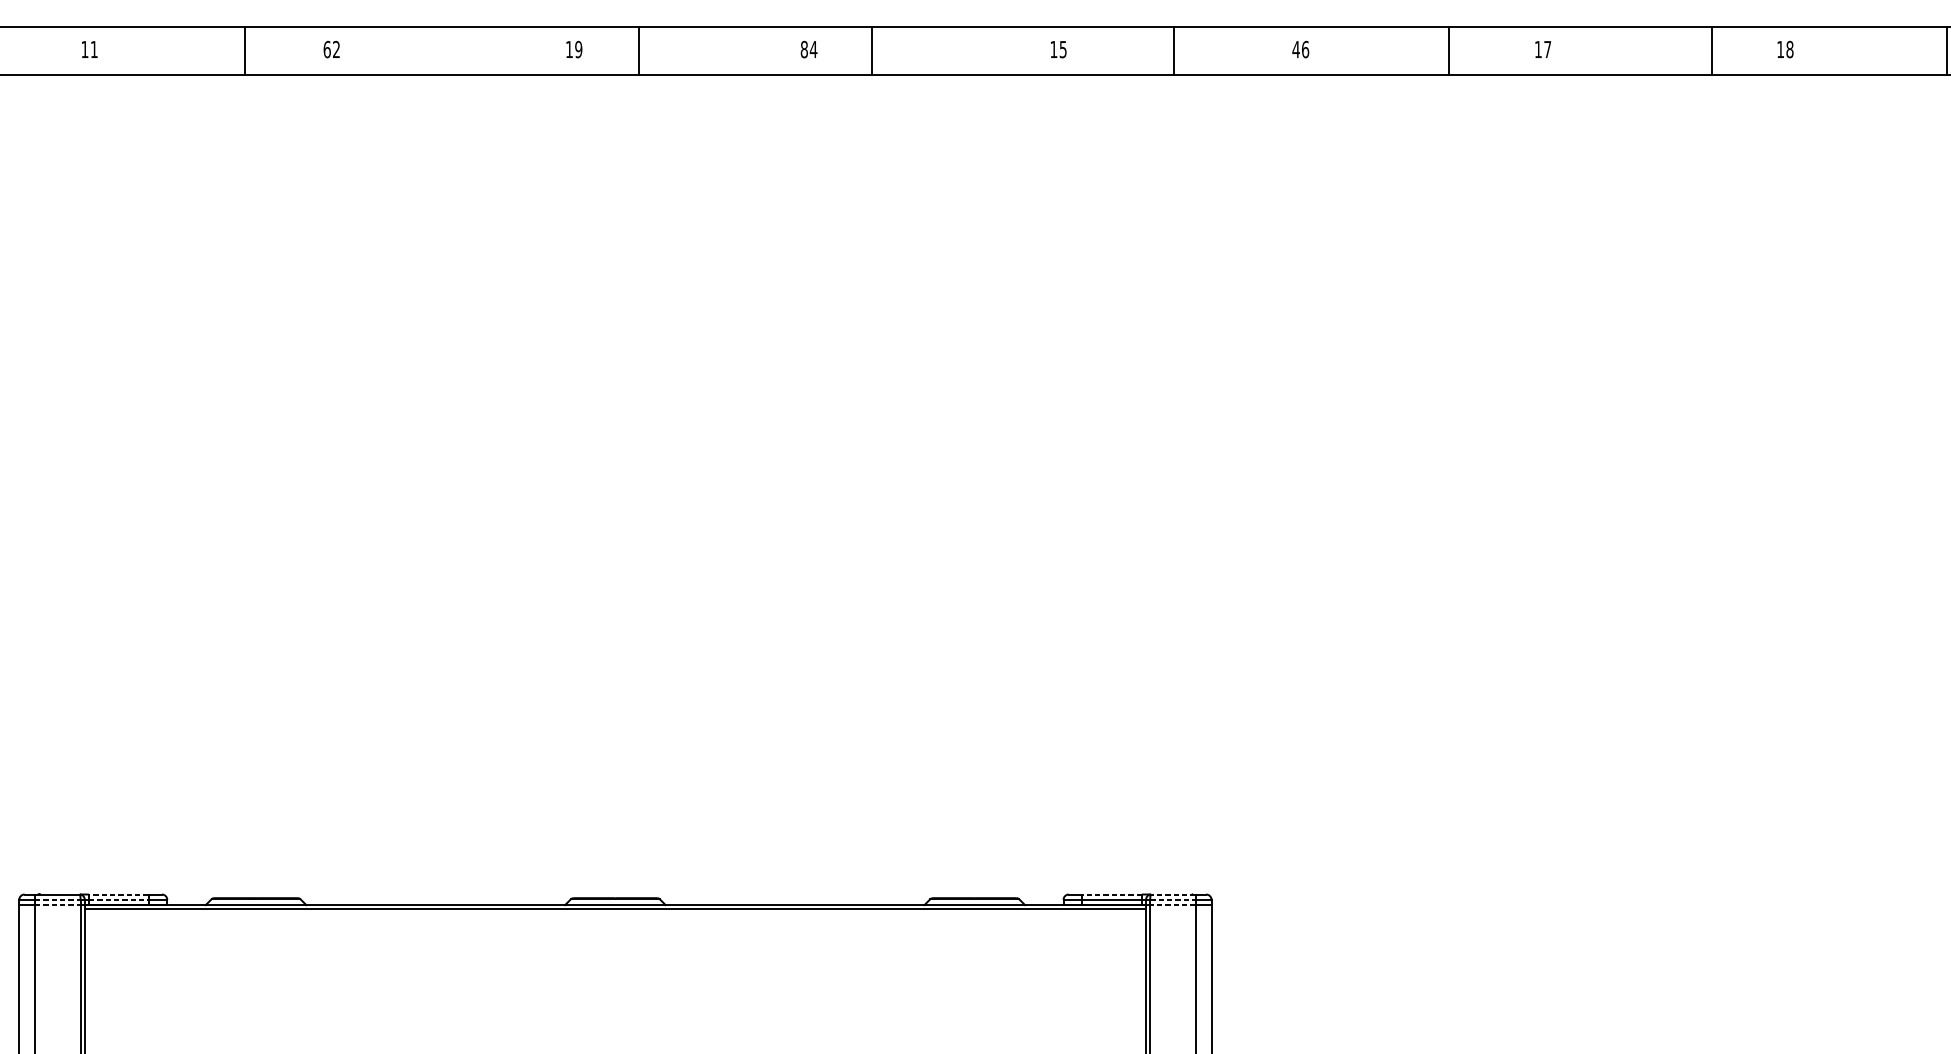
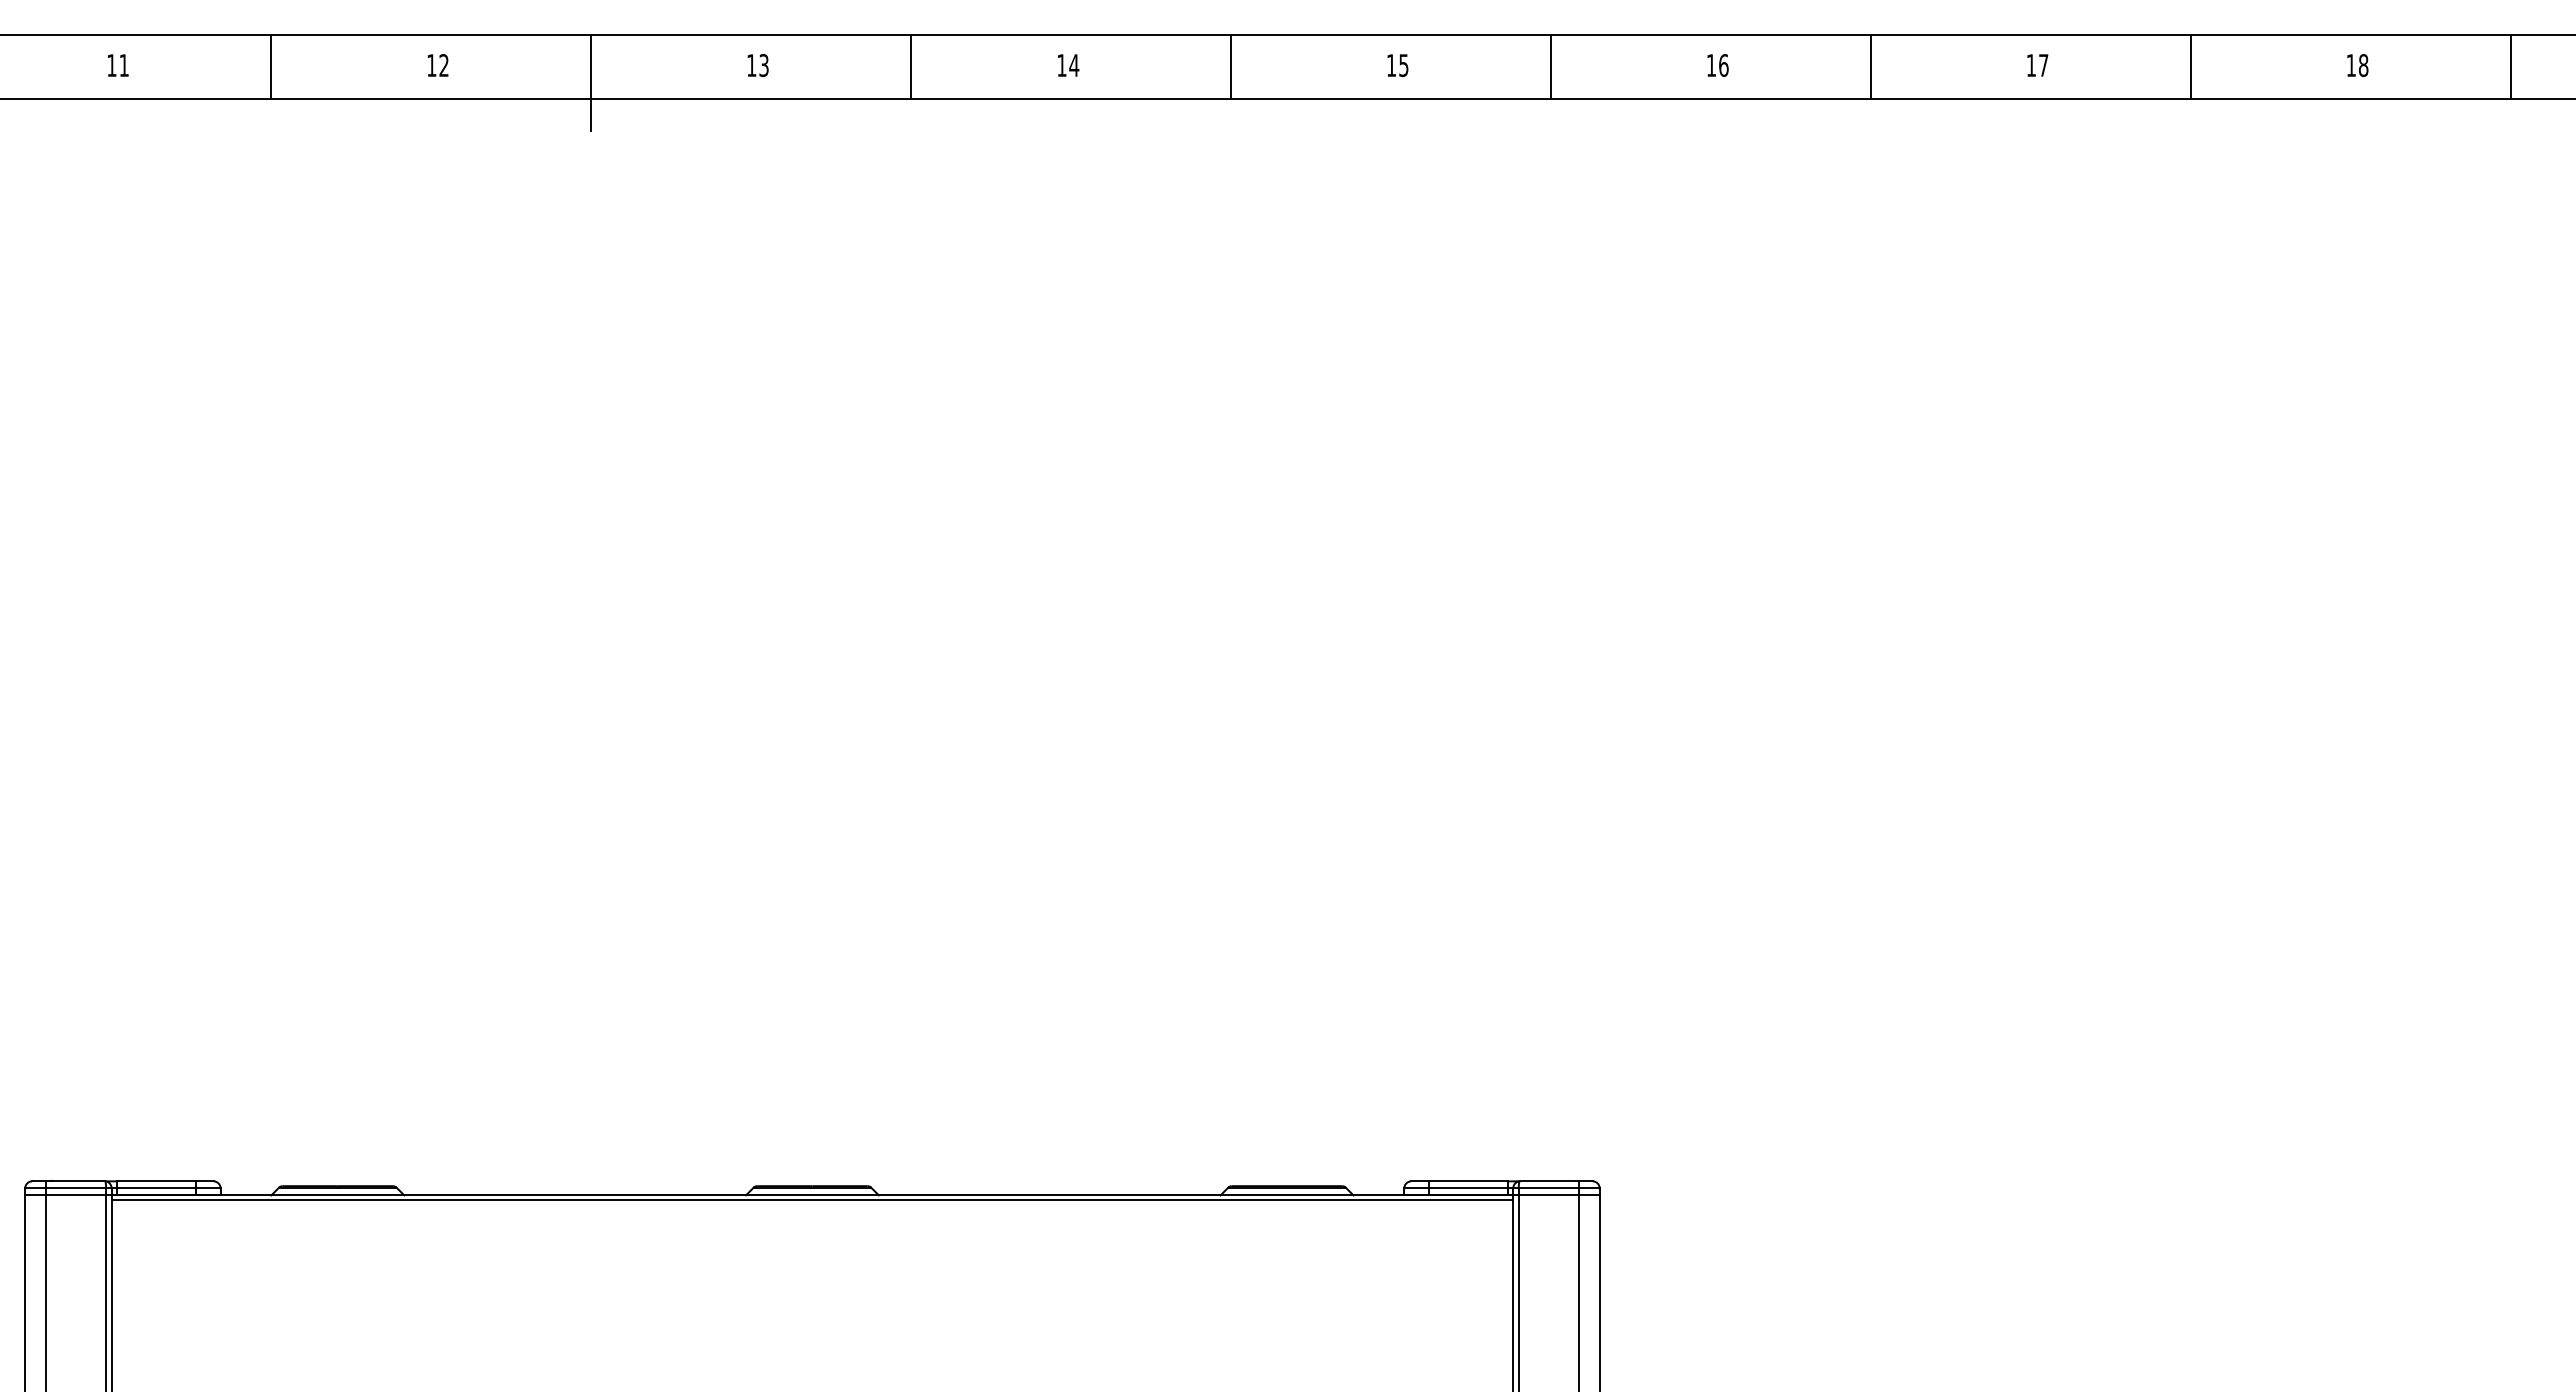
text: (326, 49) -> (431, 65), 62 -> 12
text: (578, 49) -> (763, 65), 19 -> 13
text: (803, 49) -> (1061, 65), 84 -> 14
text: (1296, 49) -> (1711, 65), 46 -> 16
line: (245, 51) -> (271, 67), moved
line: (638, 51) -> (910, 67), moved
line: (872, 51) -> (1230, 67), moved
line: (1449, 51) -> (1870, 67), moved
line: (1711, 51) -> (2190, 67), moved
line: (1946, 51) -> (2510, 67), moved
line: (448, 63) -> (591, 83), added
line: (118, 894) -> (156, 1181), dashed -> solid
line: (1111, 894) -> (1467, 1181), dashed -> solid
line: (1172, 894) -> (1548, 1181), dashed -> solid
line: (58, 899) -> (76, 1188), dashed -> solid
line: (119, 899) -> (157, 1188), dashed -> solid
line: (1173, 899) -> (1549, 1188), dashed -> solid
line: (58, 905) -> (76, 1195), dashed -> solid
line: (1172, 905) -> (1548, 1195), dashed -> solid

